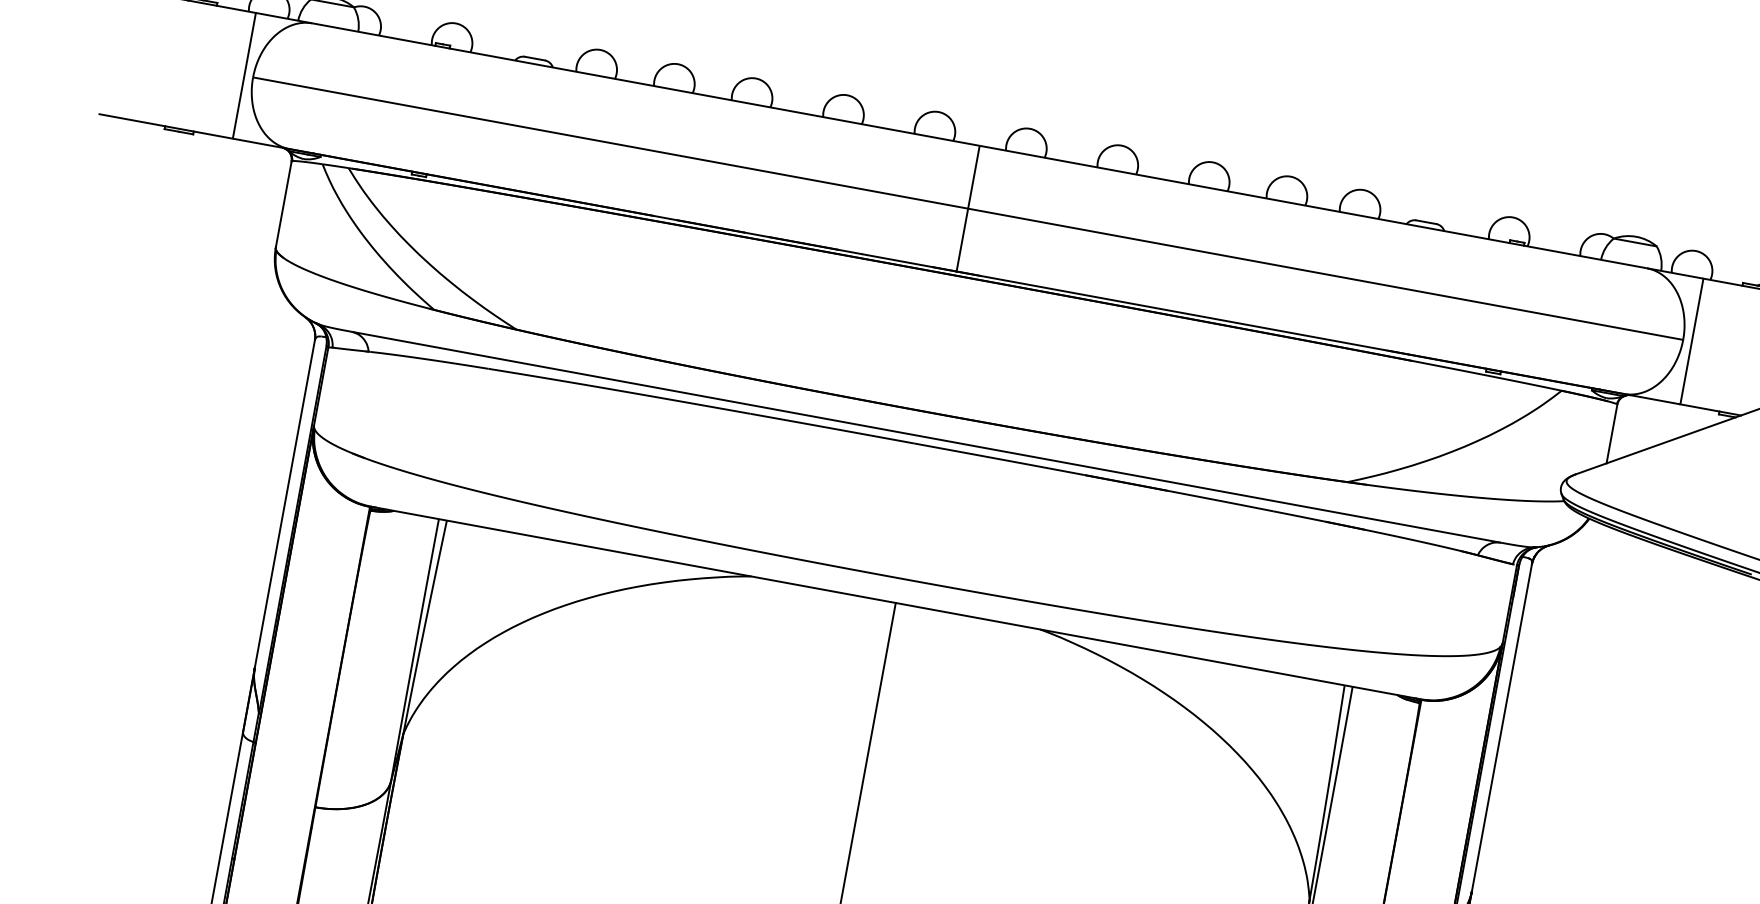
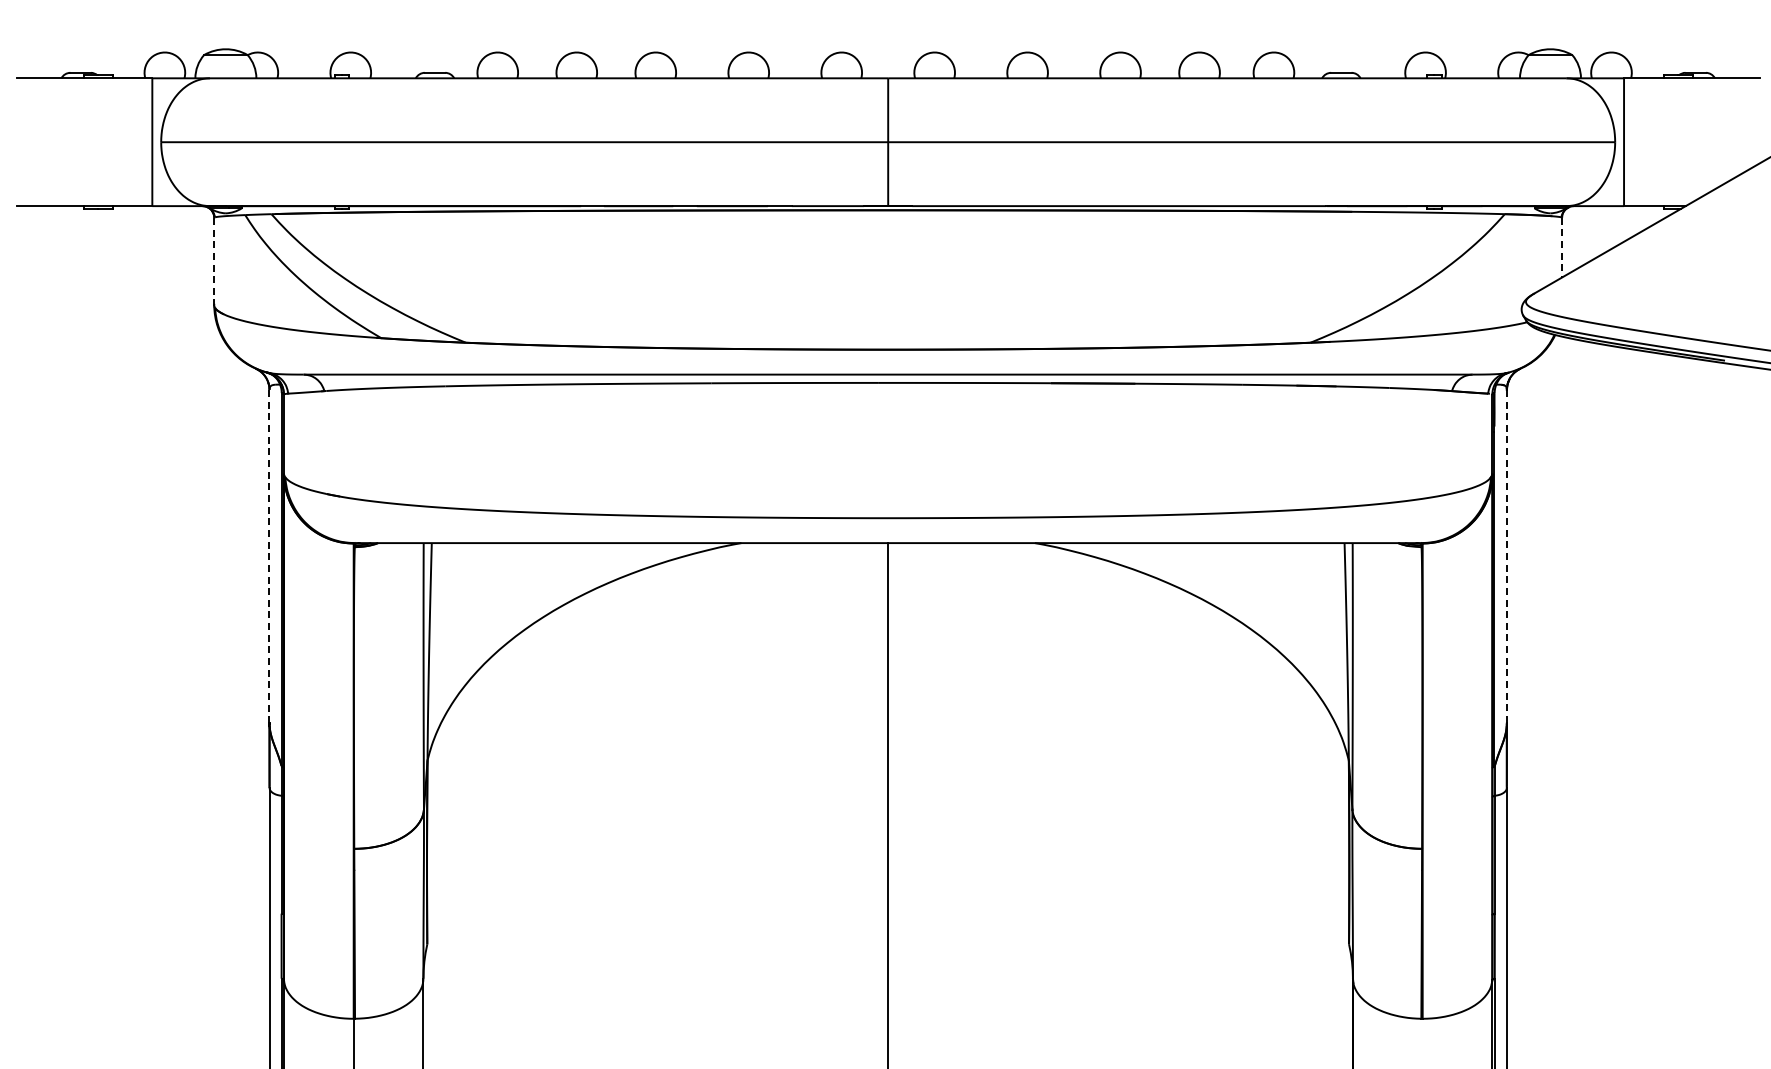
line: (283, 205) -> (214, 262), solid -> dashed
line: (1612, 433) -> (1562, 247), solid -> dashed
line: (284, 504) -> (269, 556), solid -> dashed
line: (1501, 727) -> (1506, 556), solid -> dashed

